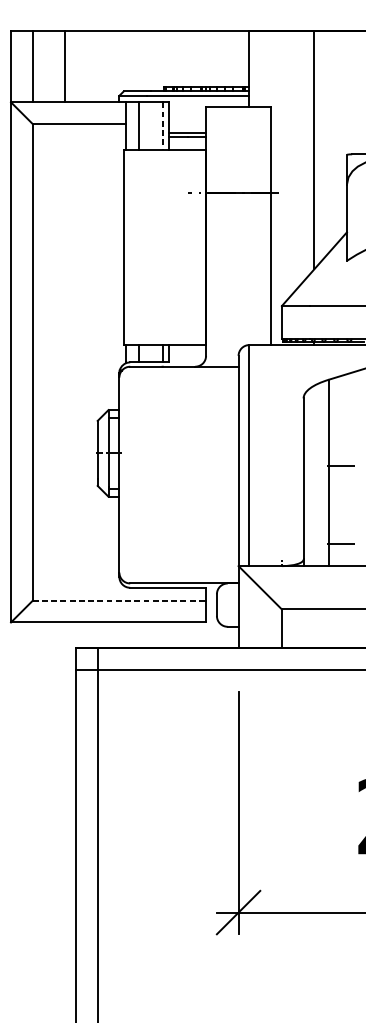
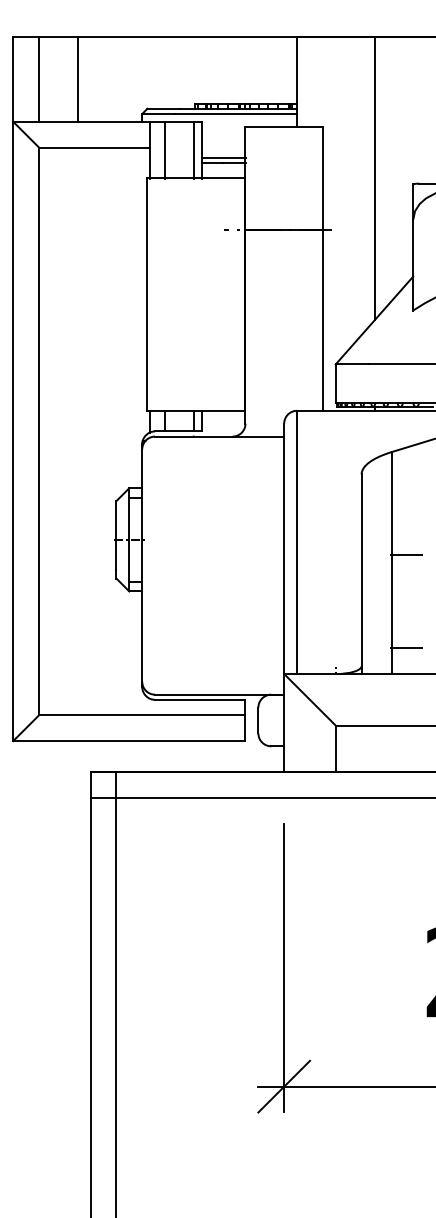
line: (162, 126) -> (193, 150), dashed -> solid
line: (119, 600) -> (142, 715), dashed -> solid

